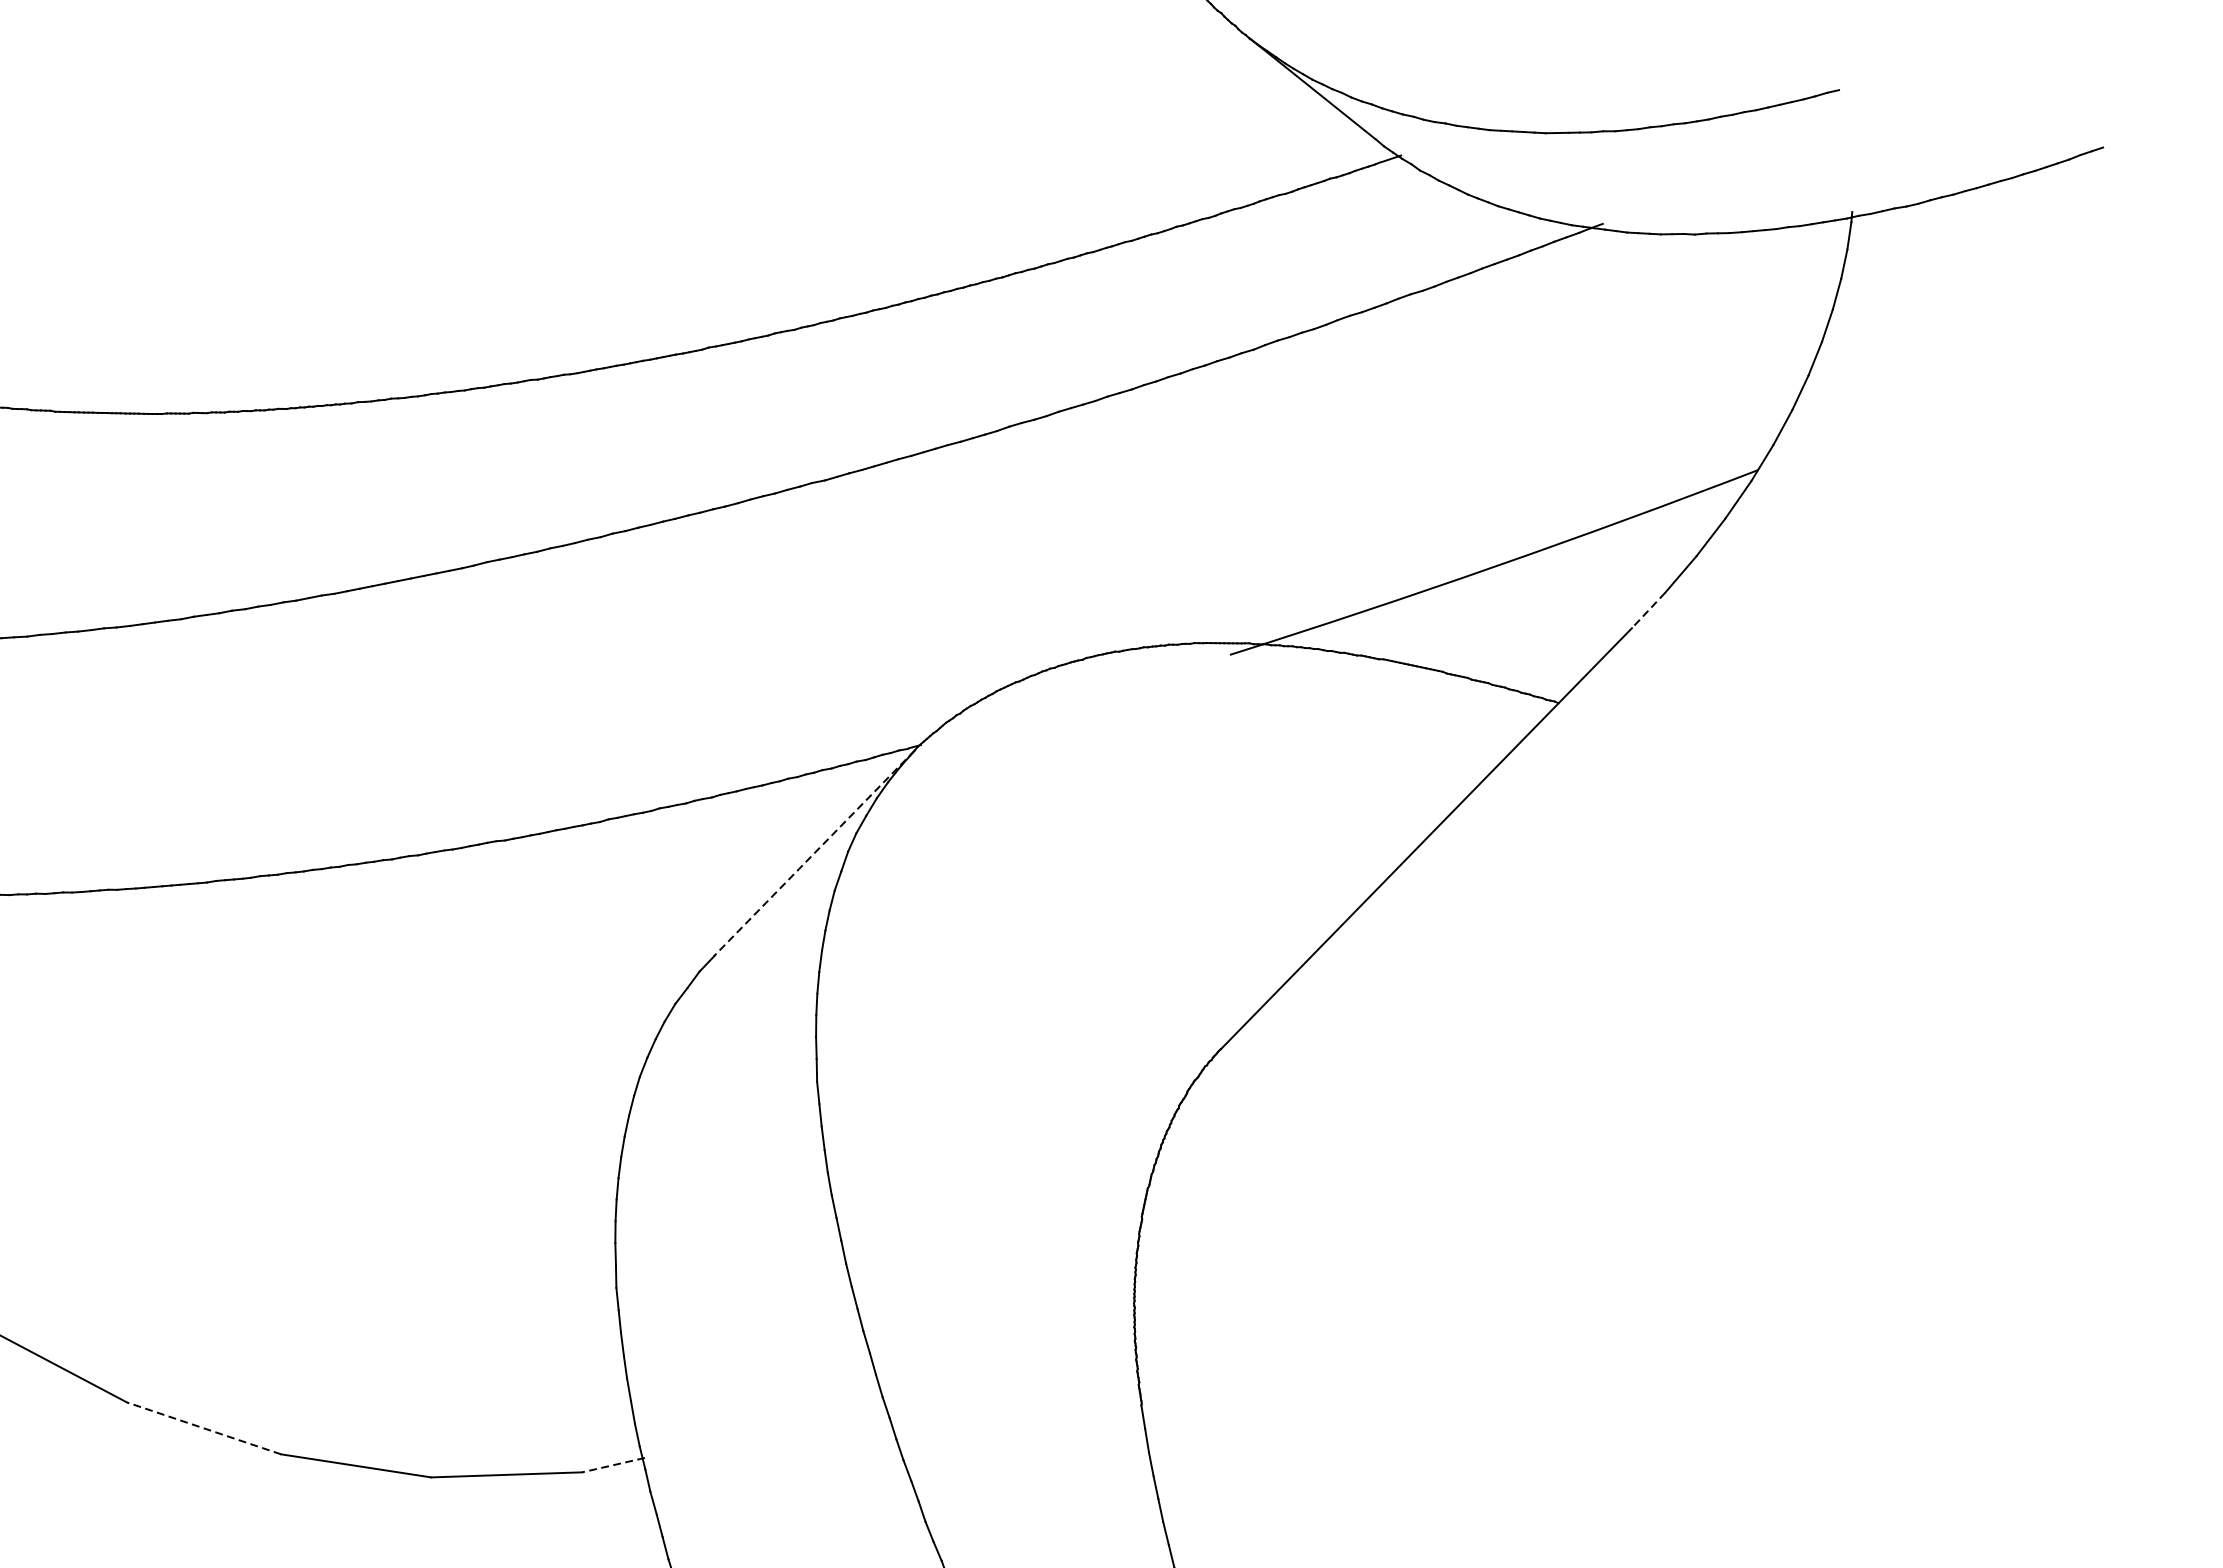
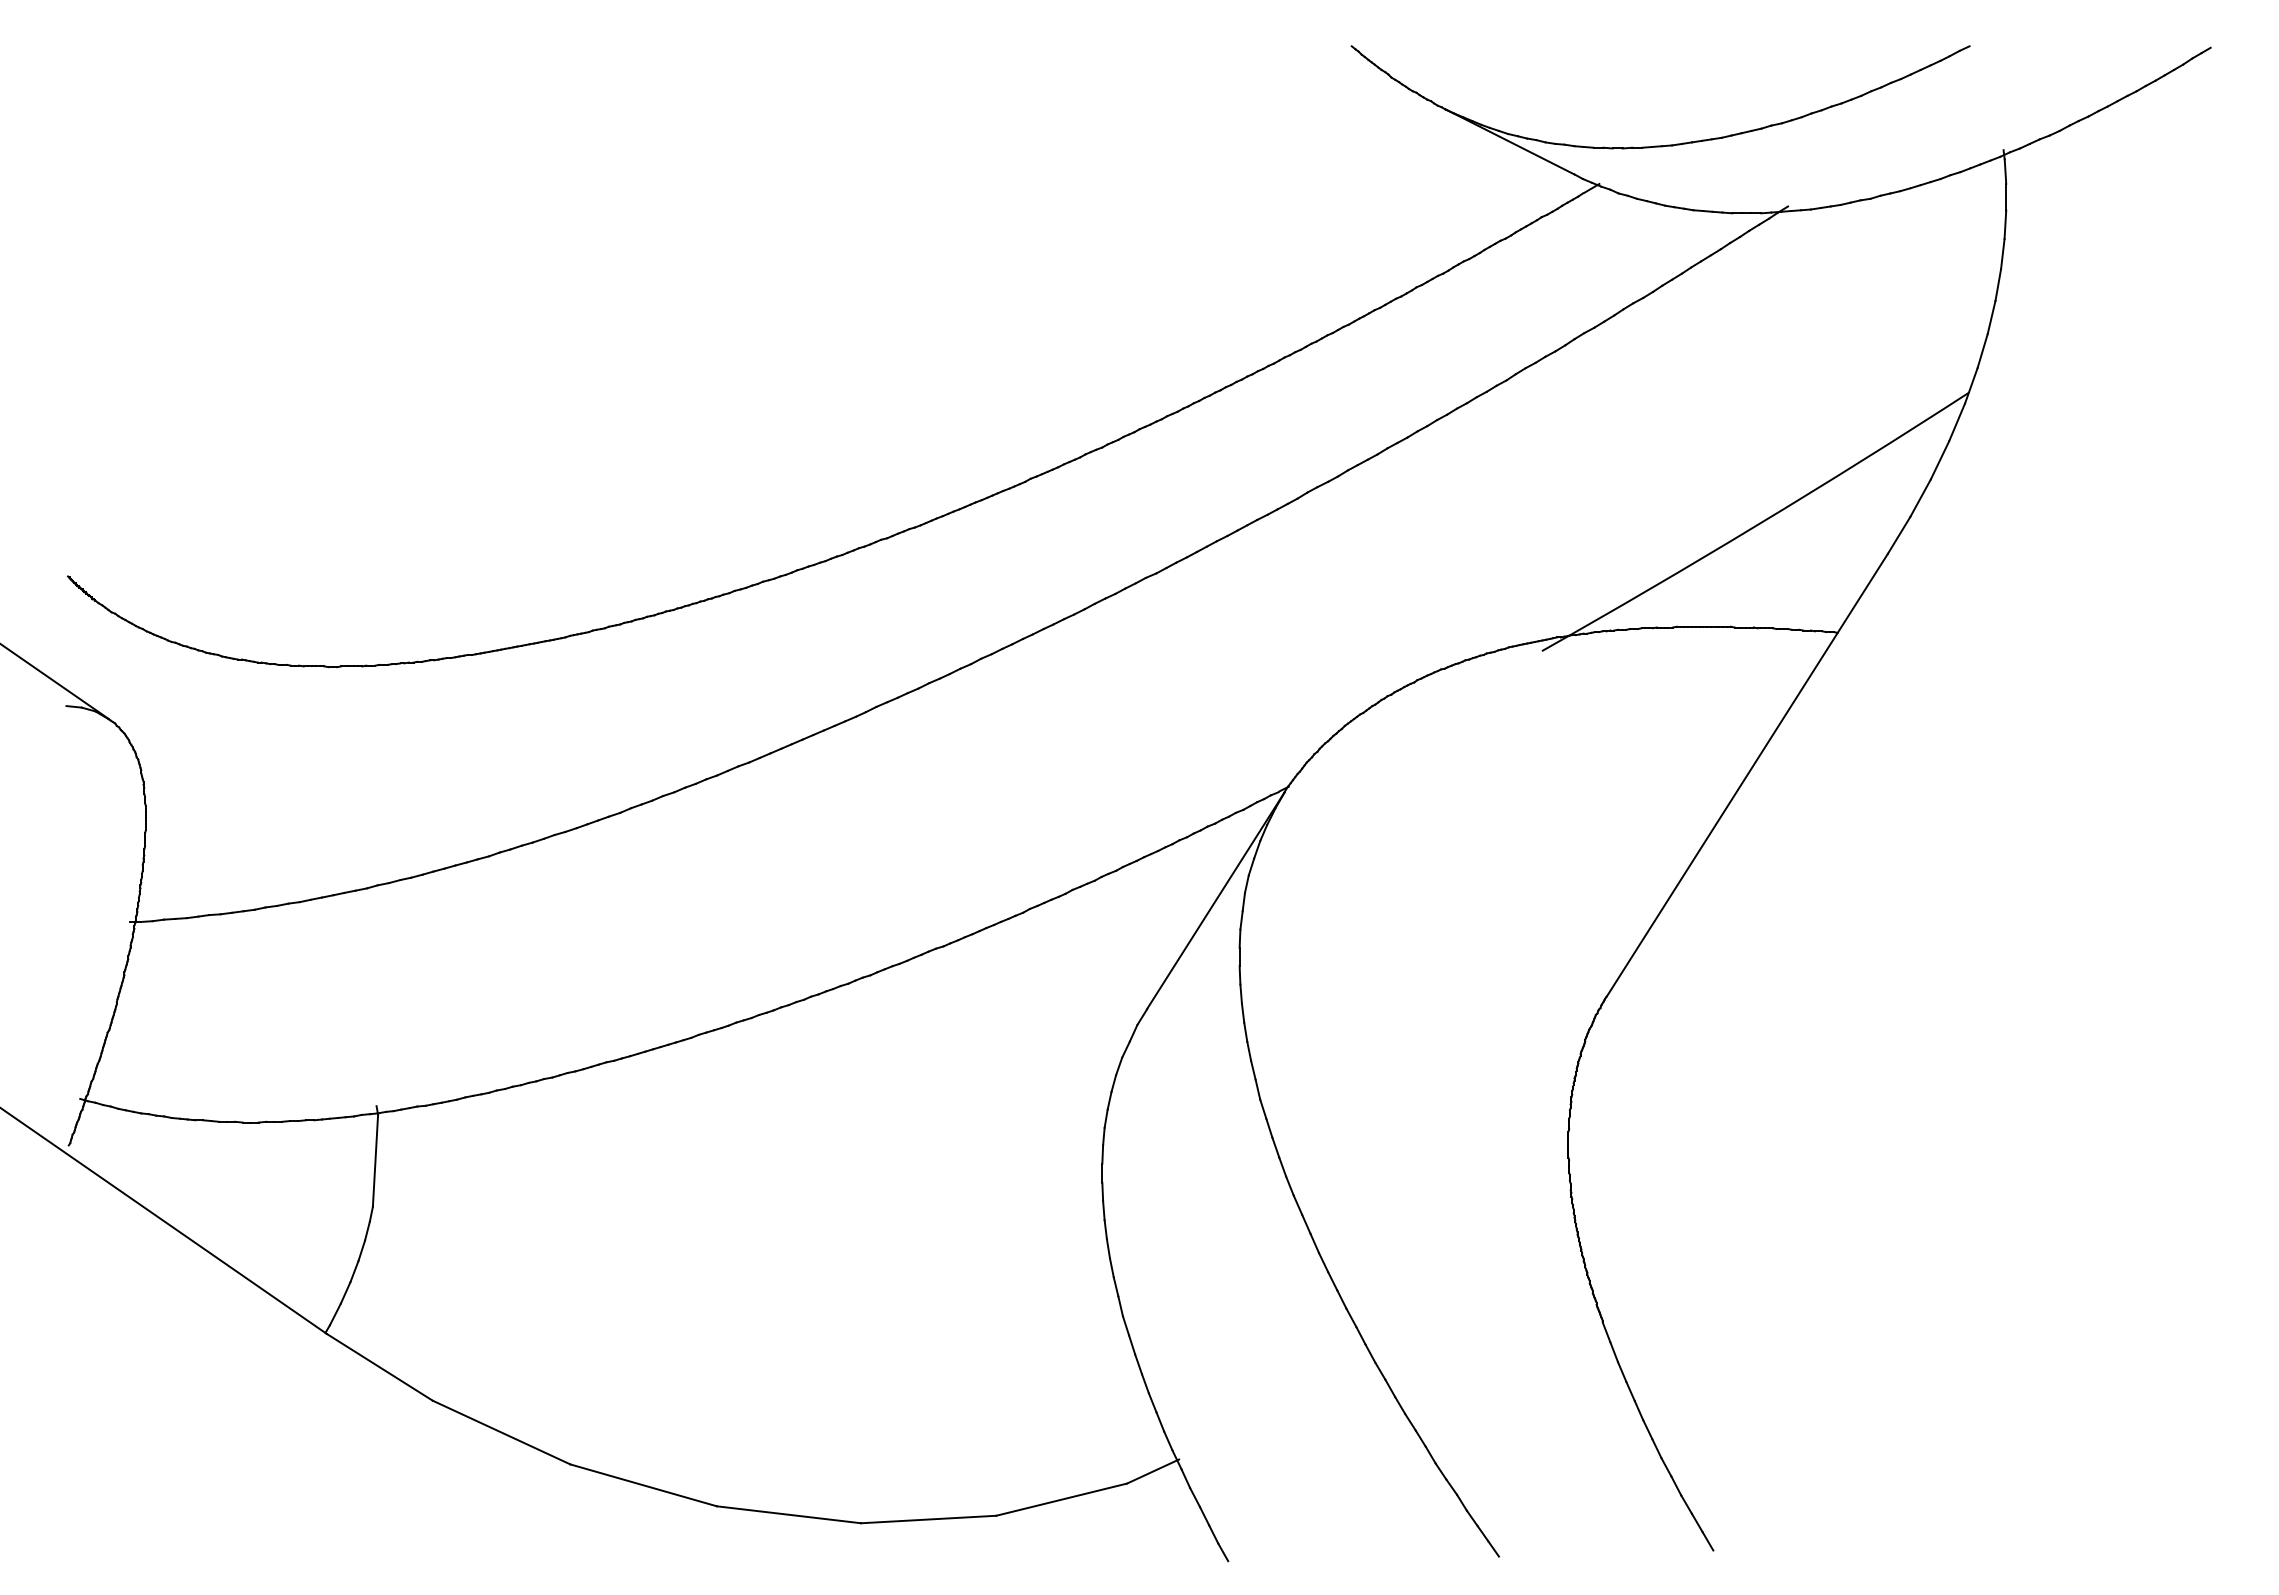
line: (1648, 610) -> (1899, 535), dashed -> solid
line: (813, 854) -> (1215, 901), dashed -> solid
line: (204, 1428) -> (789, 1514), dashed -> solid
line: (614, 1465) -> (1153, 1471), dashed -> solid

